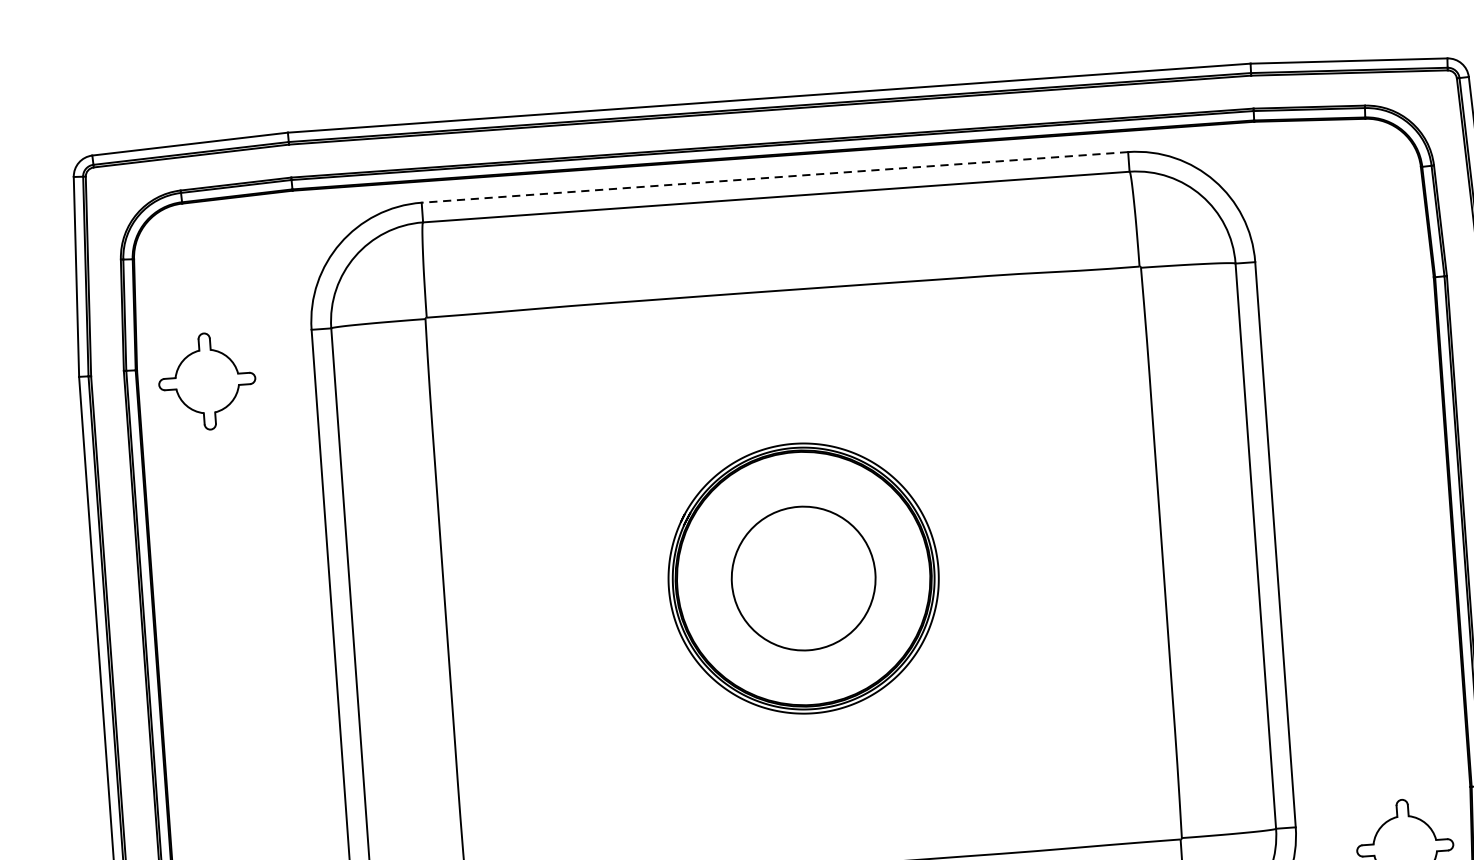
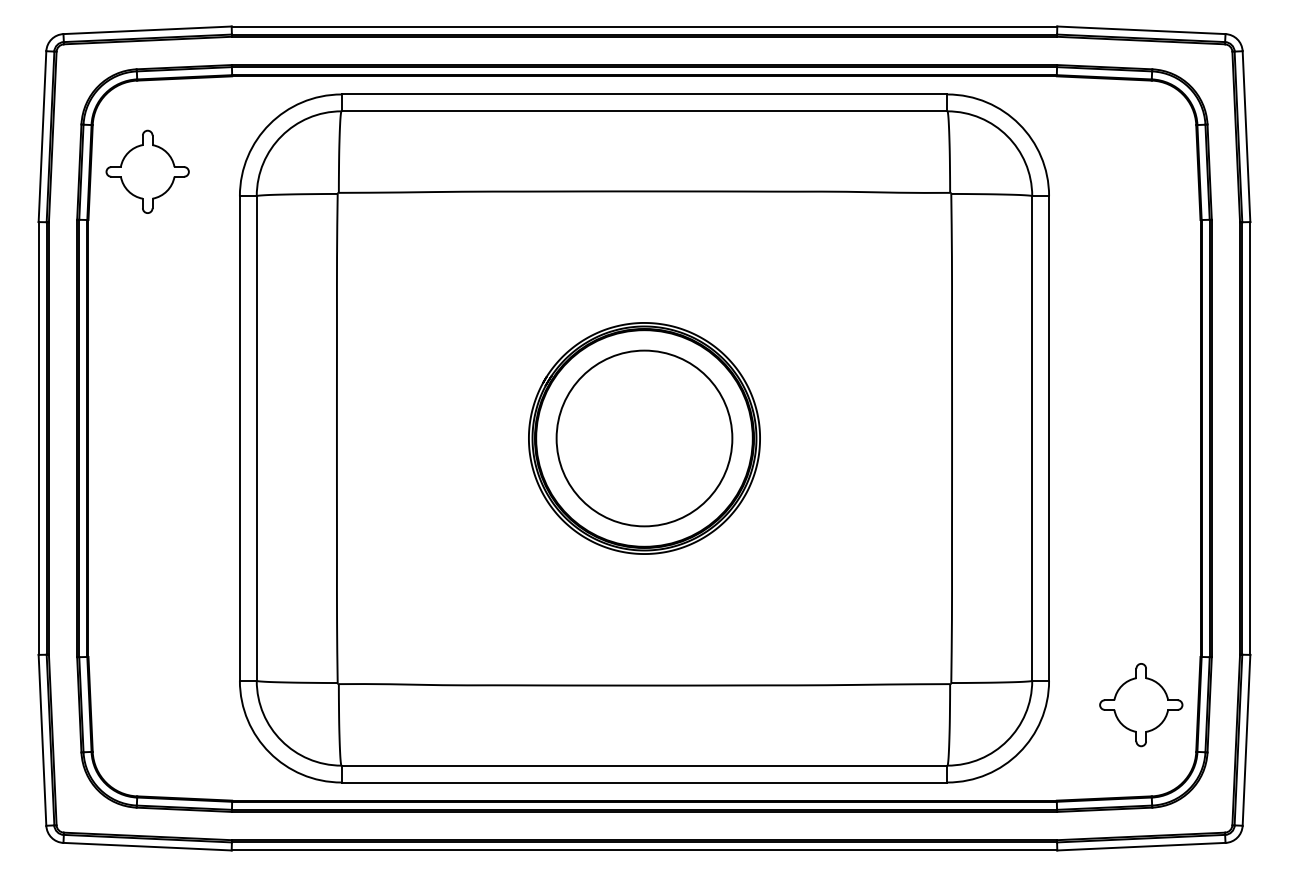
line: (774, 177) -> (644, 94), dashed -> solid
part: (206, 381) -> (147, 171), moved
circle: (803, 578) -> (644, 438), size x1.43

